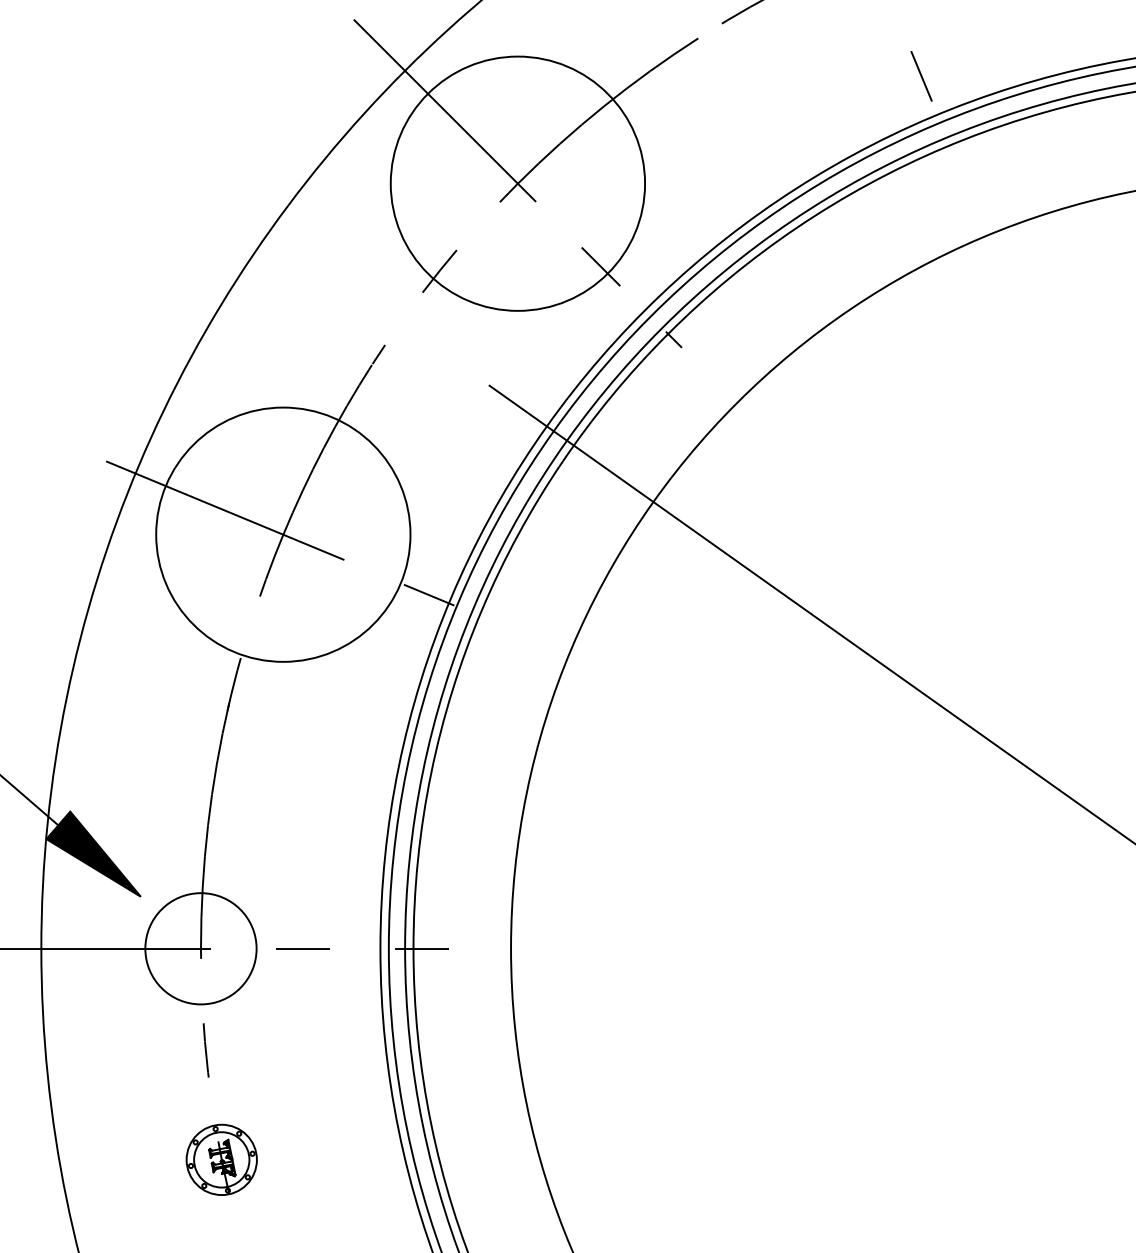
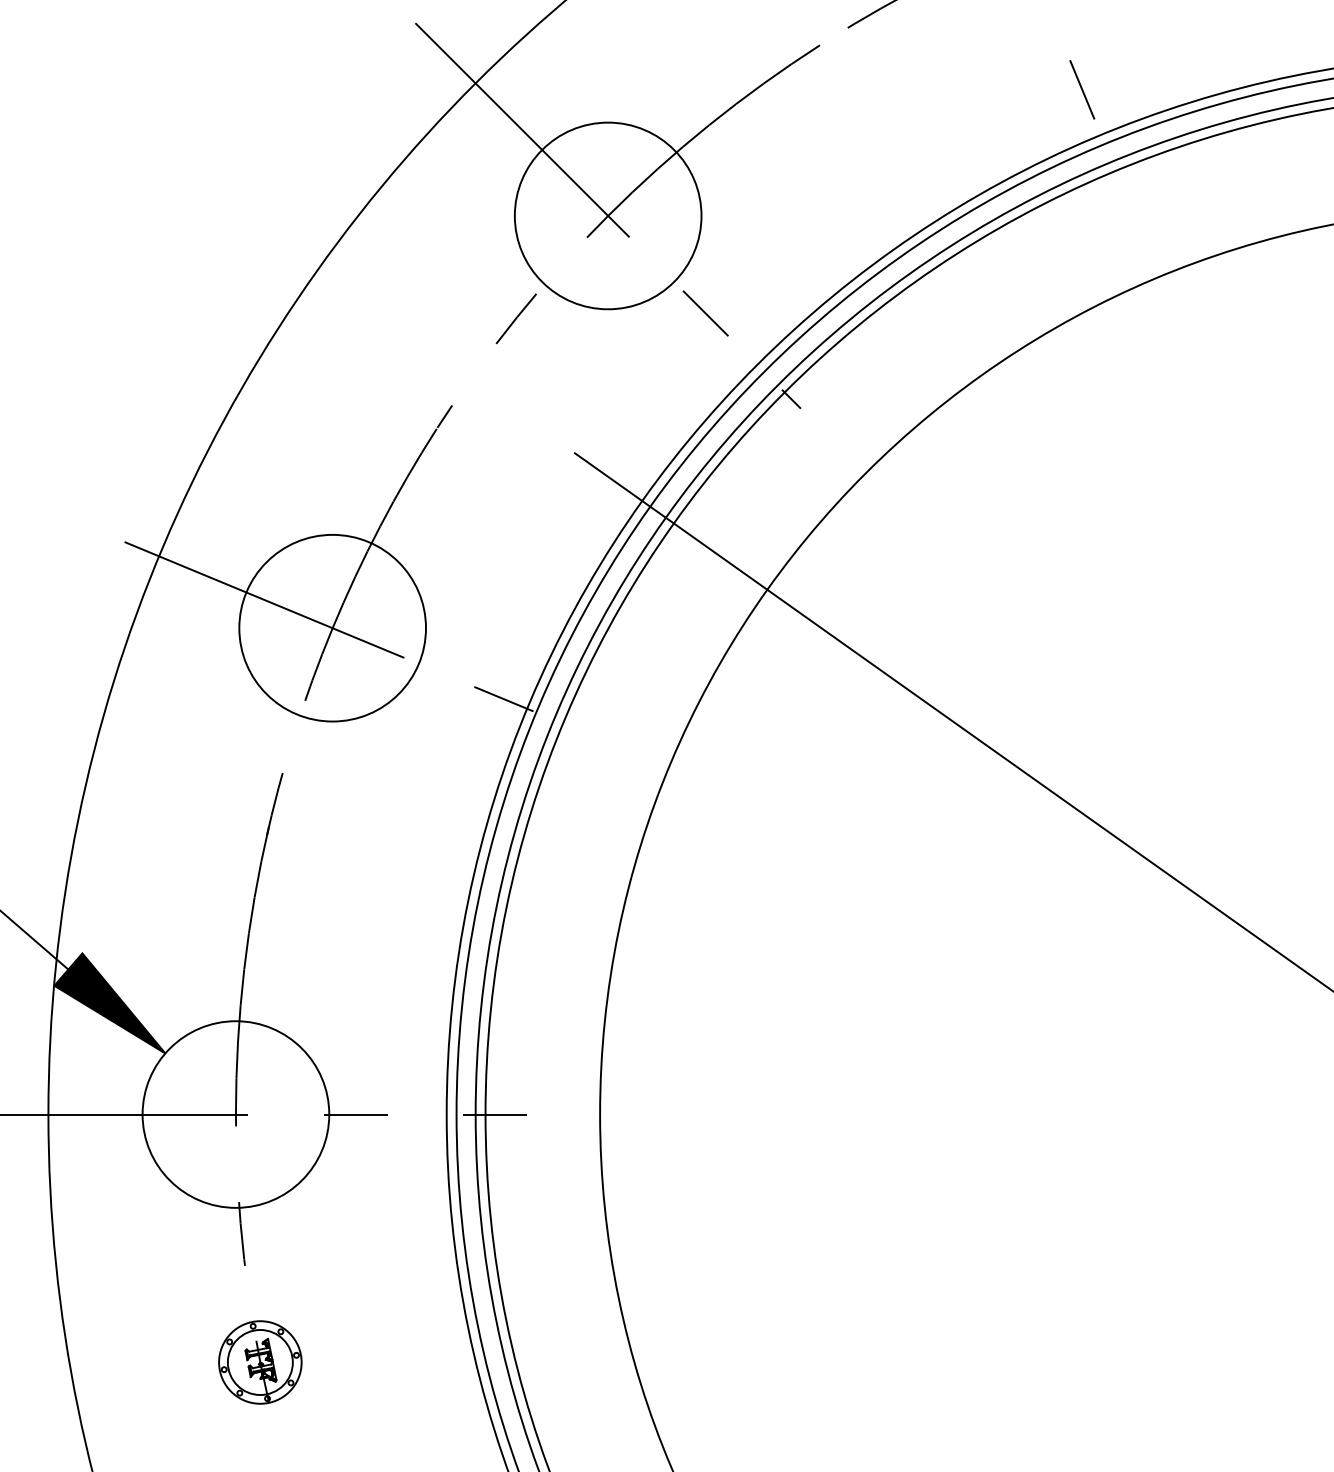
circle: (517, 183) -> (607, 215), size x0.62
circle: (283, 534) -> (332, 627), size x0.62
circle: (200, 948) -> (235, 1114), size x1.43

